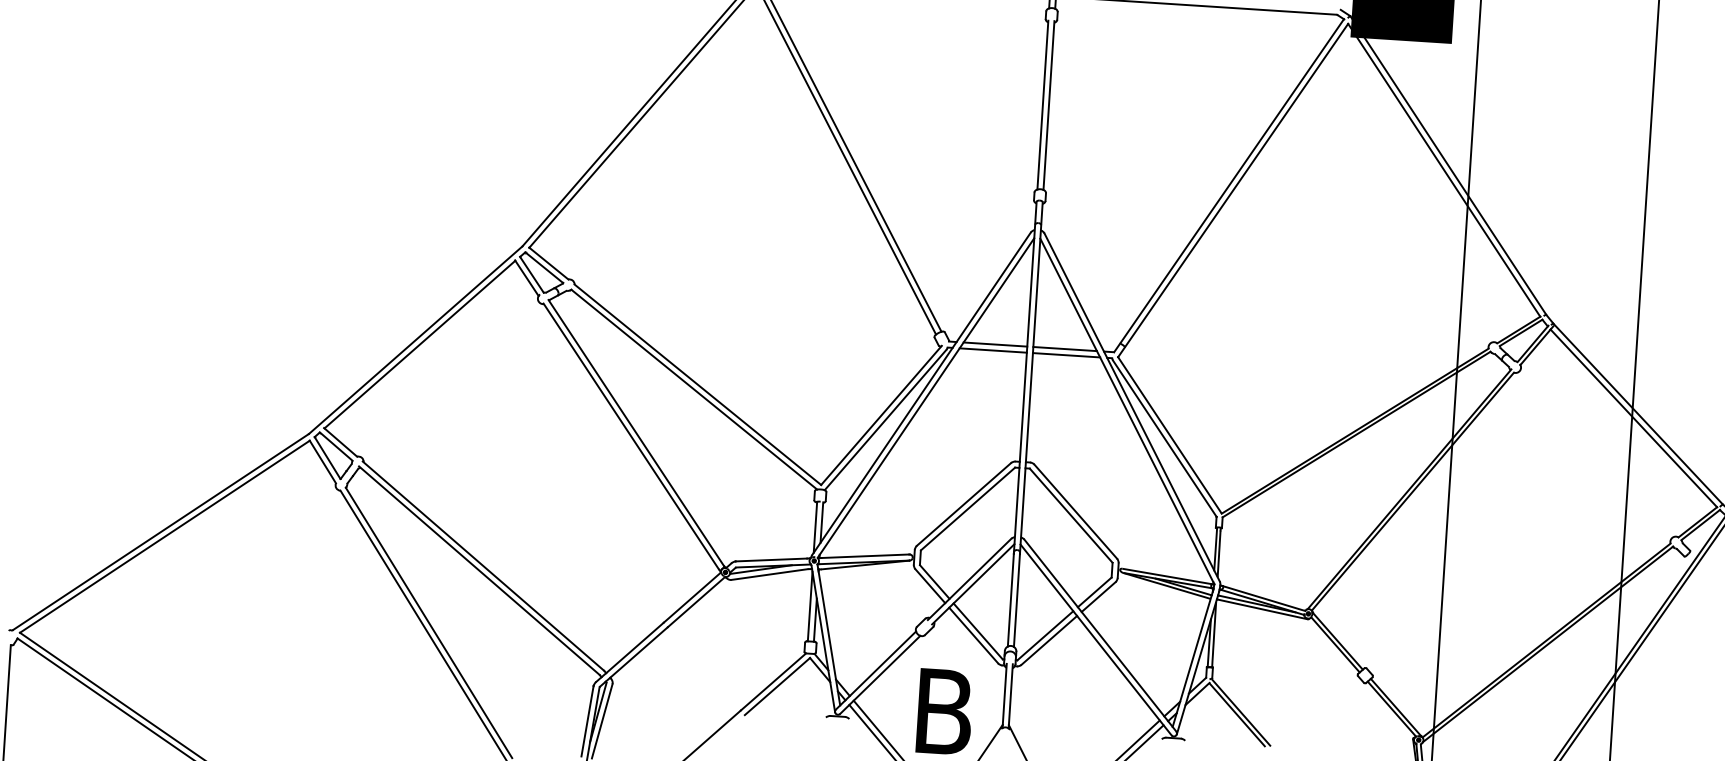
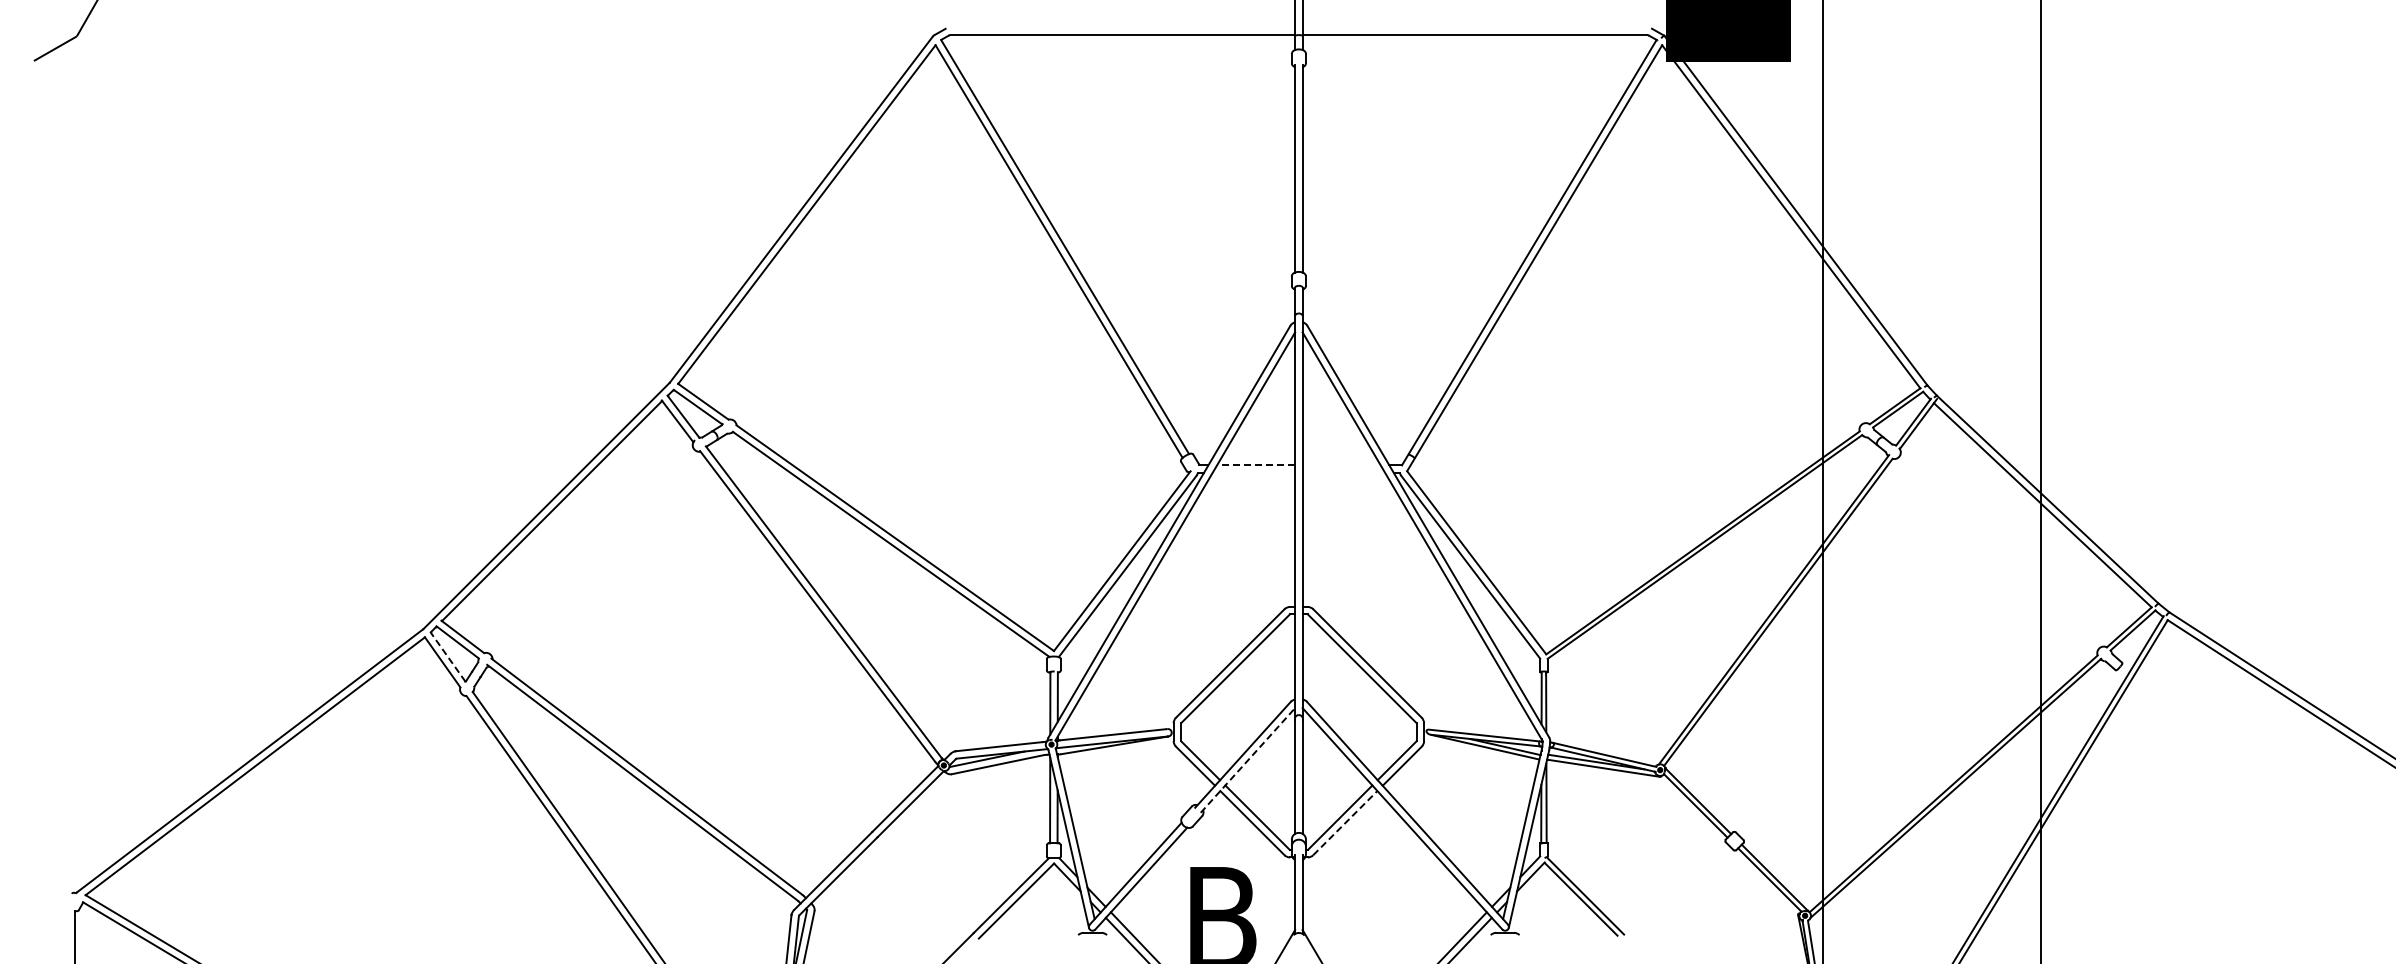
line: (994, 344) -> (1255, 465), solid -> dashed
line: (1064, 349) -> (1341, 465), removed
line: (992, 350) -> (1253, 472), removed
line: (1066, 354) -> (1343, 472), removed
line: (327, 457) -> (447, 656), solid -> dashed
line: (973, 584) -> (1248, 760), solid -> dashed
line: (1049, 639) -> (1345, 822), solid -> dashed

